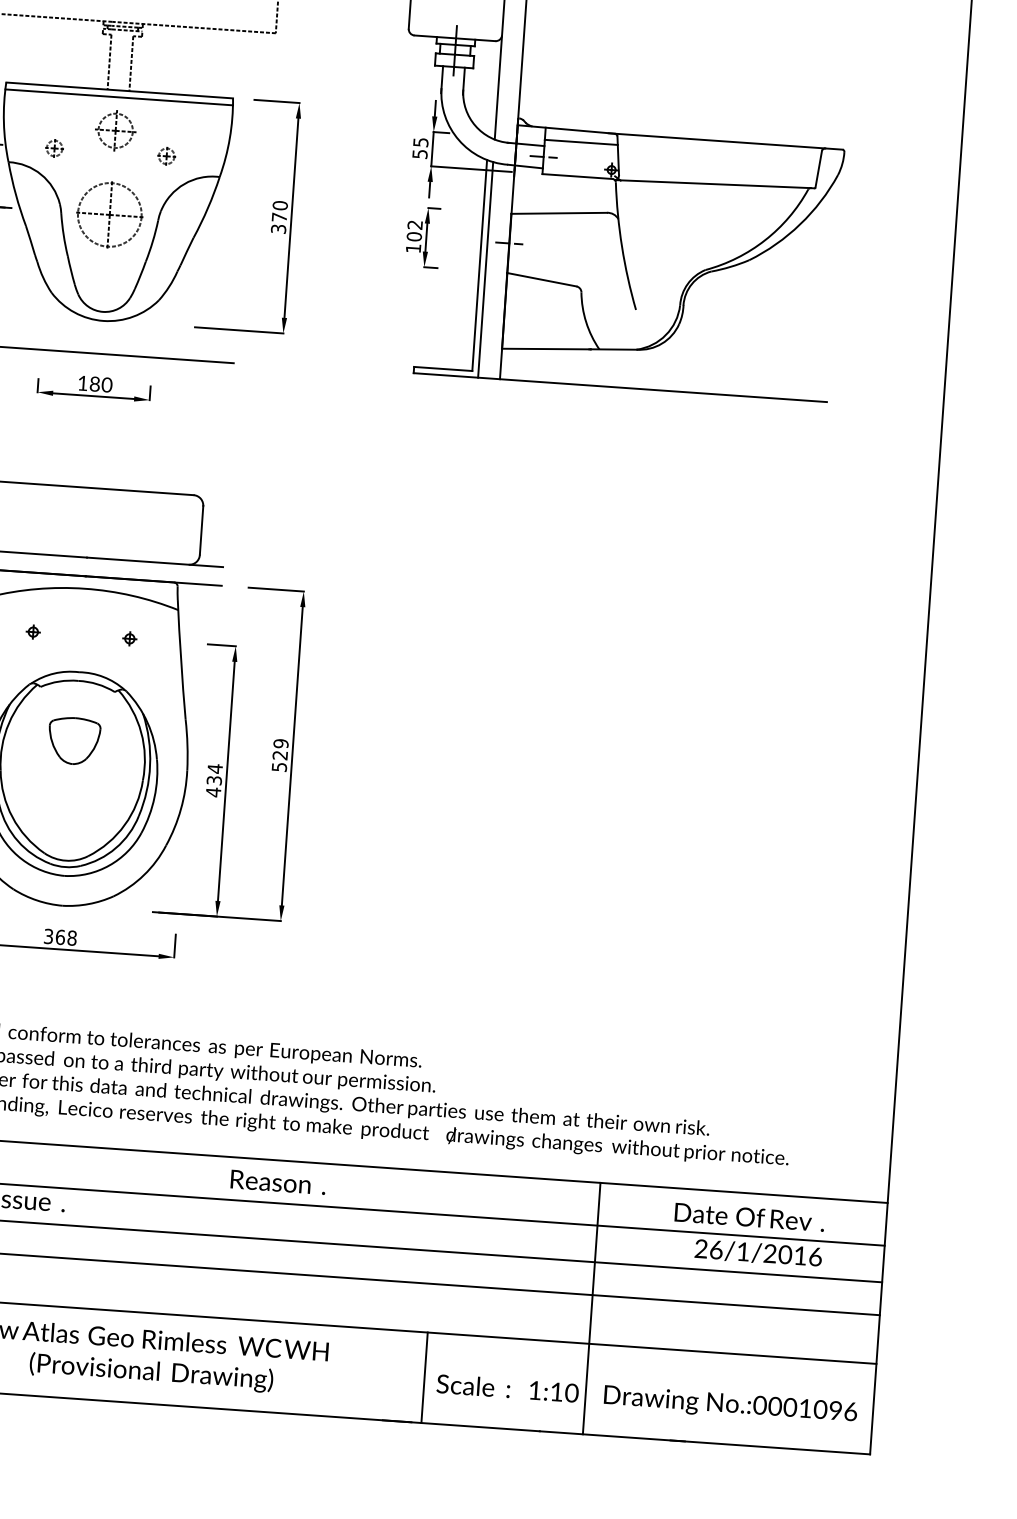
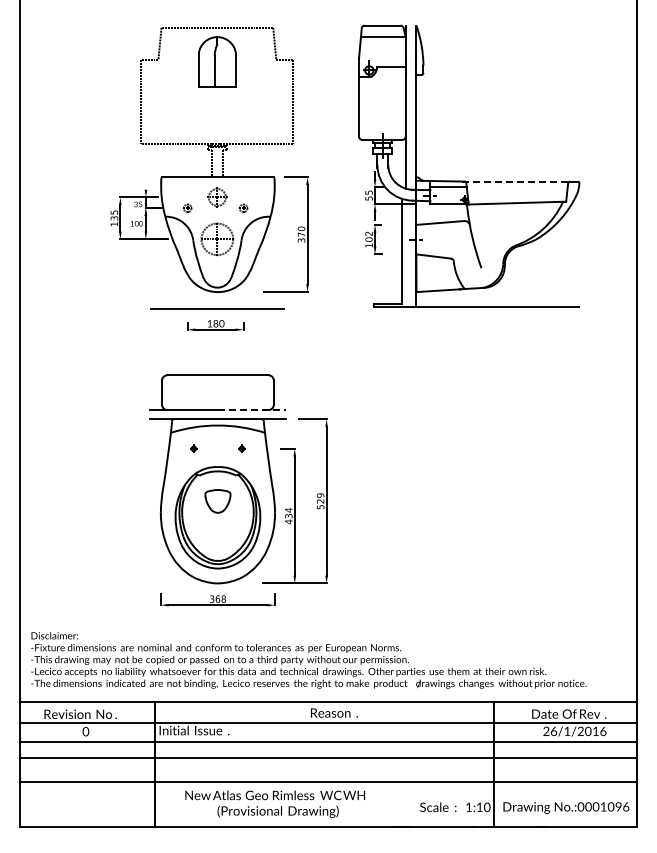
line: (118, 96) -> (217, 180), removed
line: (716, 140) -> (515, 181), solid -> dashed
line: (485, 269) -> (405, 253), removed
line: (154, 563) -> (251, 410), solid -> dashed
line: (424, 1376) -> (413, 804), removed

